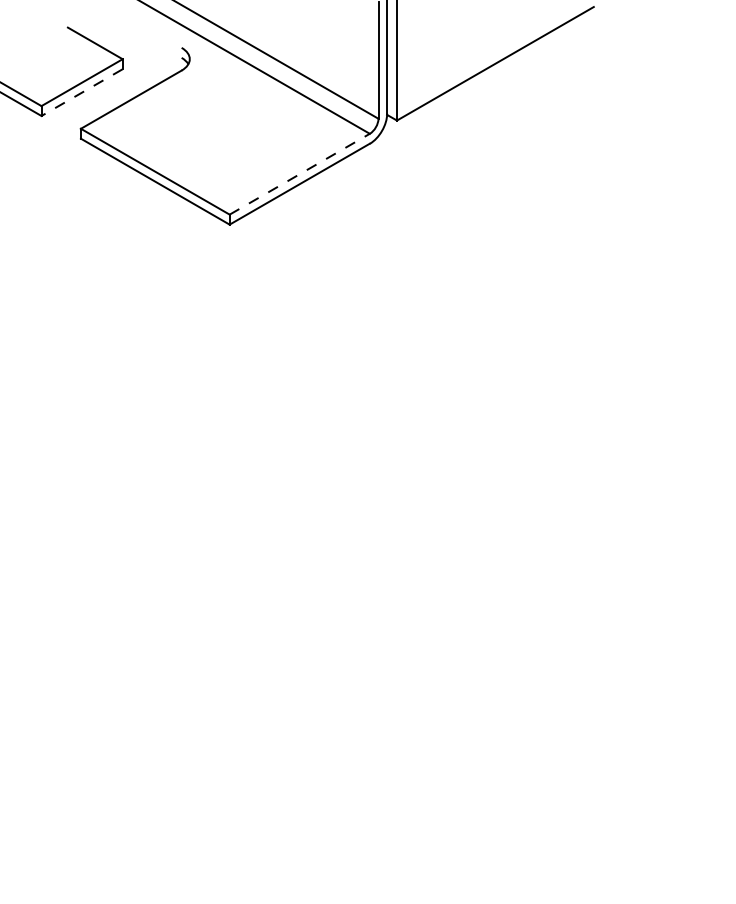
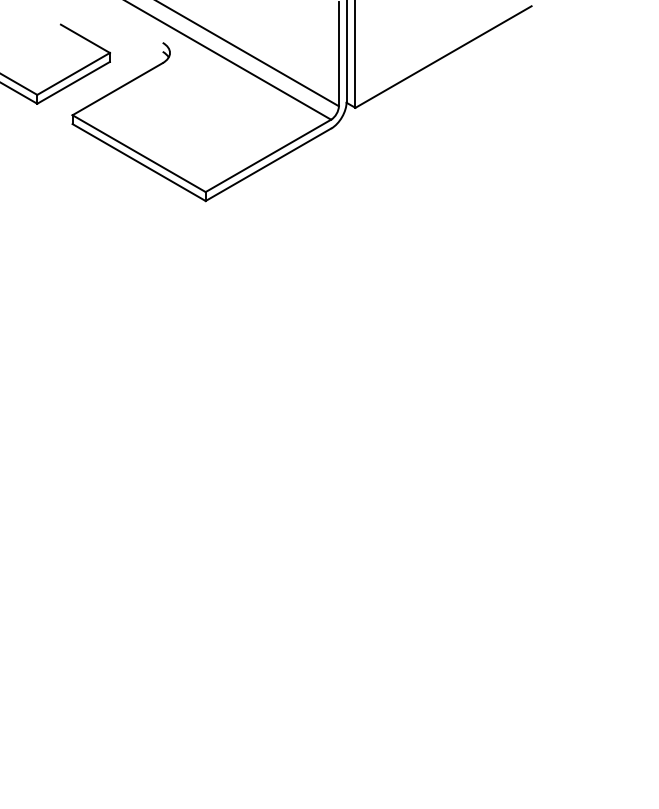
line: (82, 92) -> (73, 82), dashed -> solid
line: (299, 174) -> (268, 156), dashed -> solid

